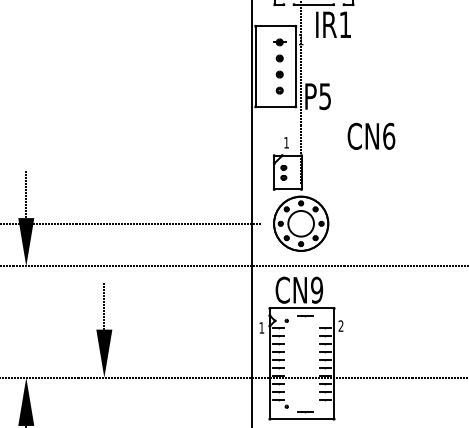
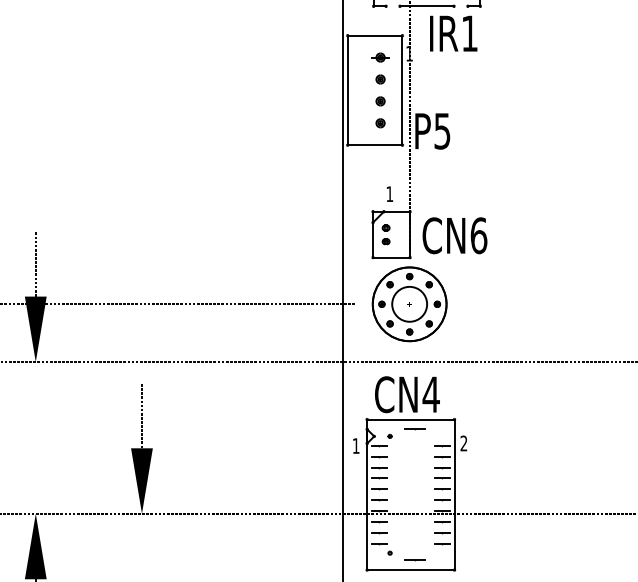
text: (371, 135) -> (455, 234), moved
text: (316, 289) -> (430, 393), CN9 -> CN4

